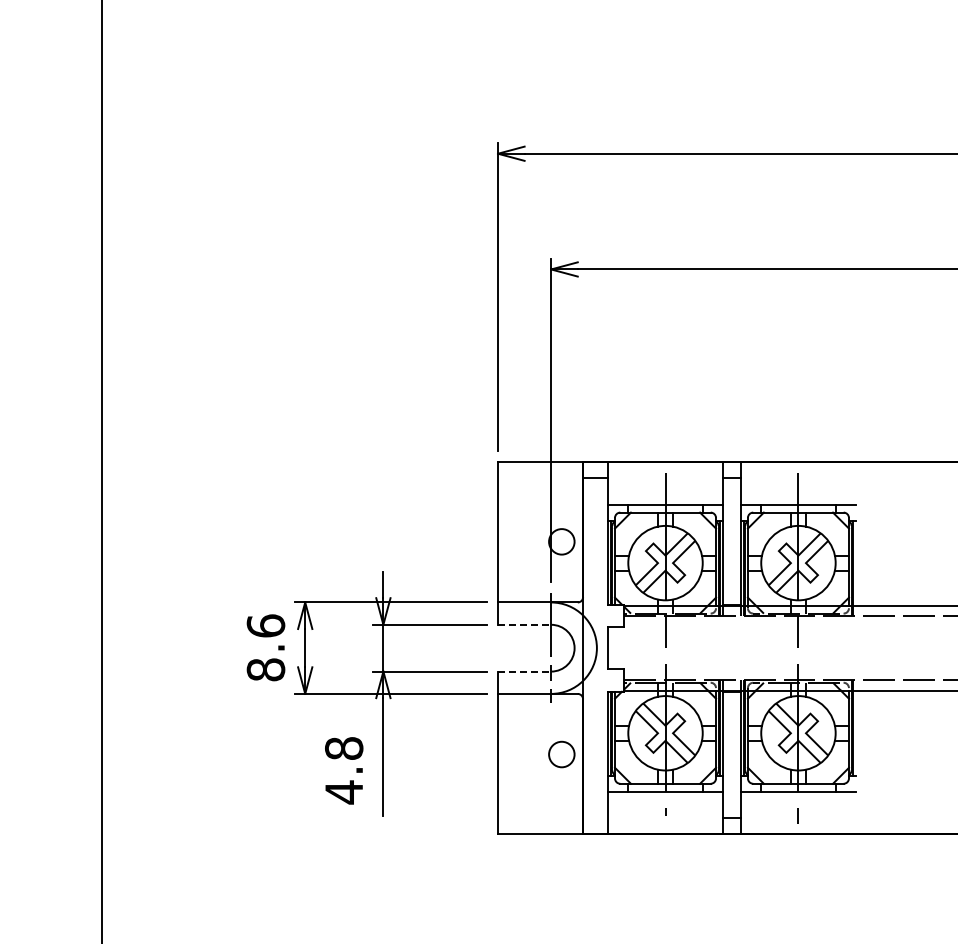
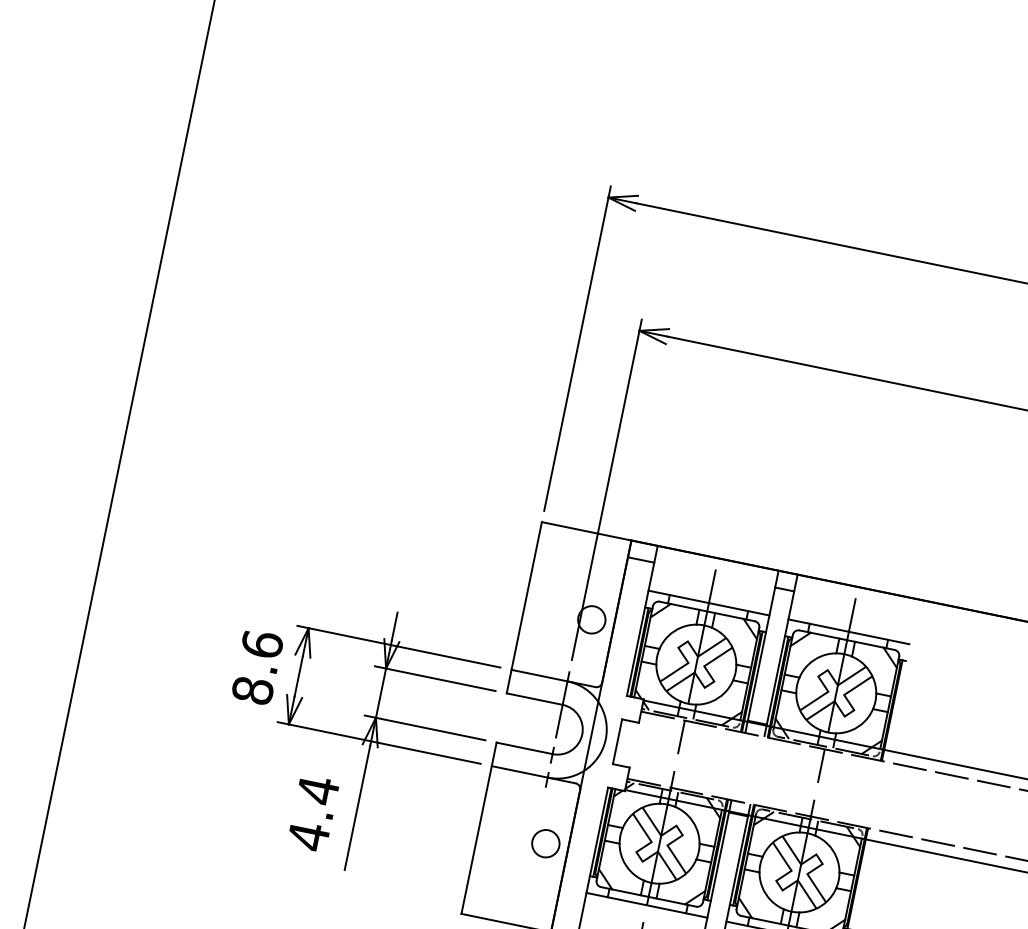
line: (524, 624) -> (534, 698), dashed -> solid
line: (524, 671) -> (524, 748), dashed -> solid
text: (344, 748) -> (318, 790), 4.8 -> 4.4

